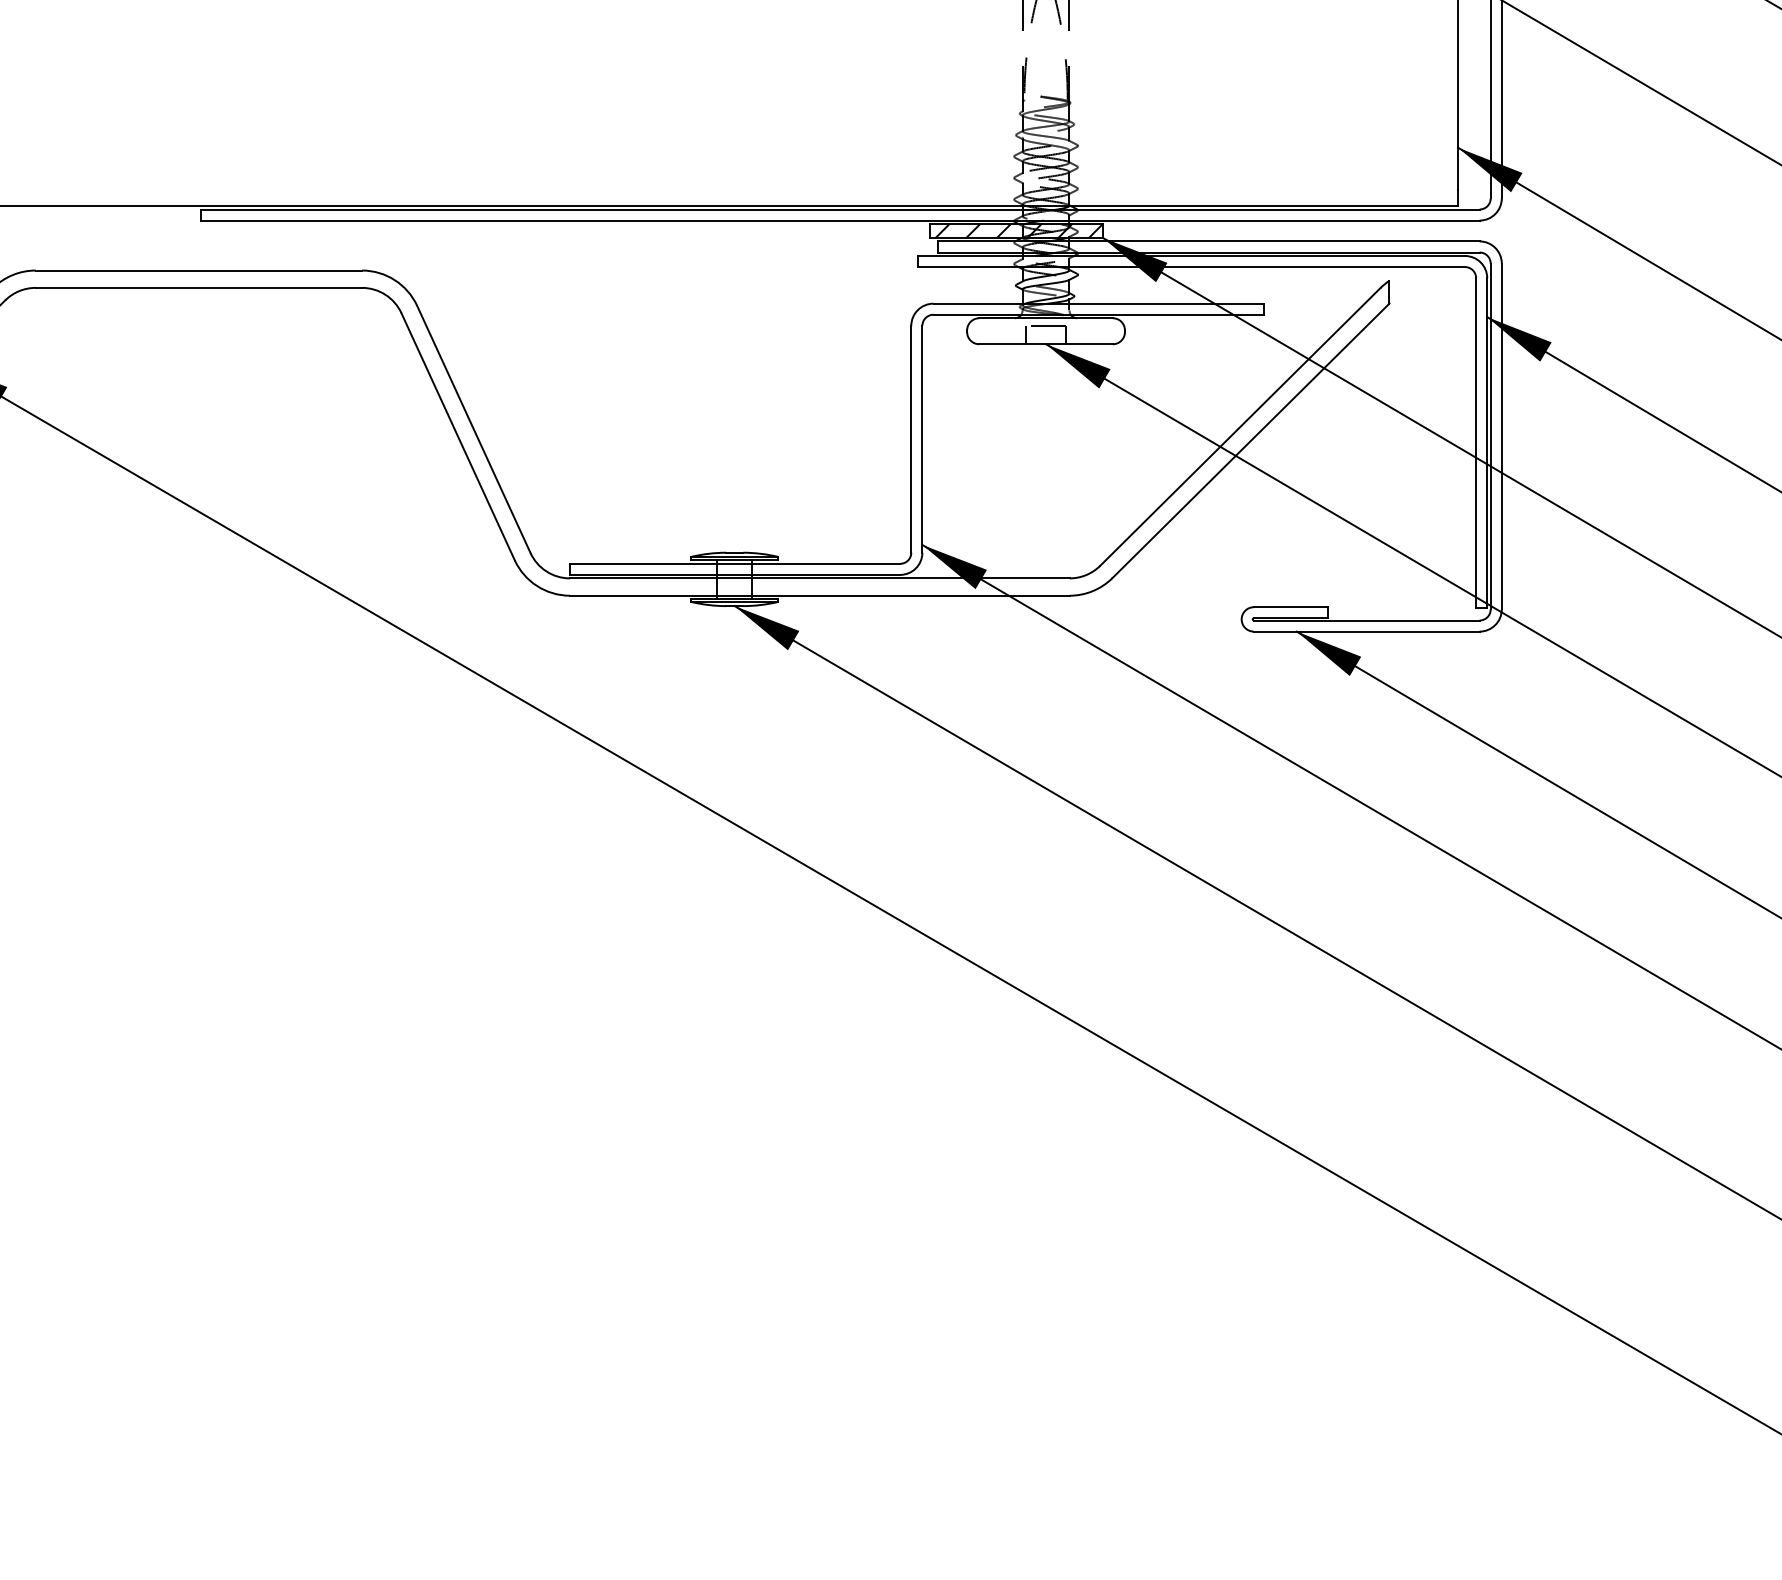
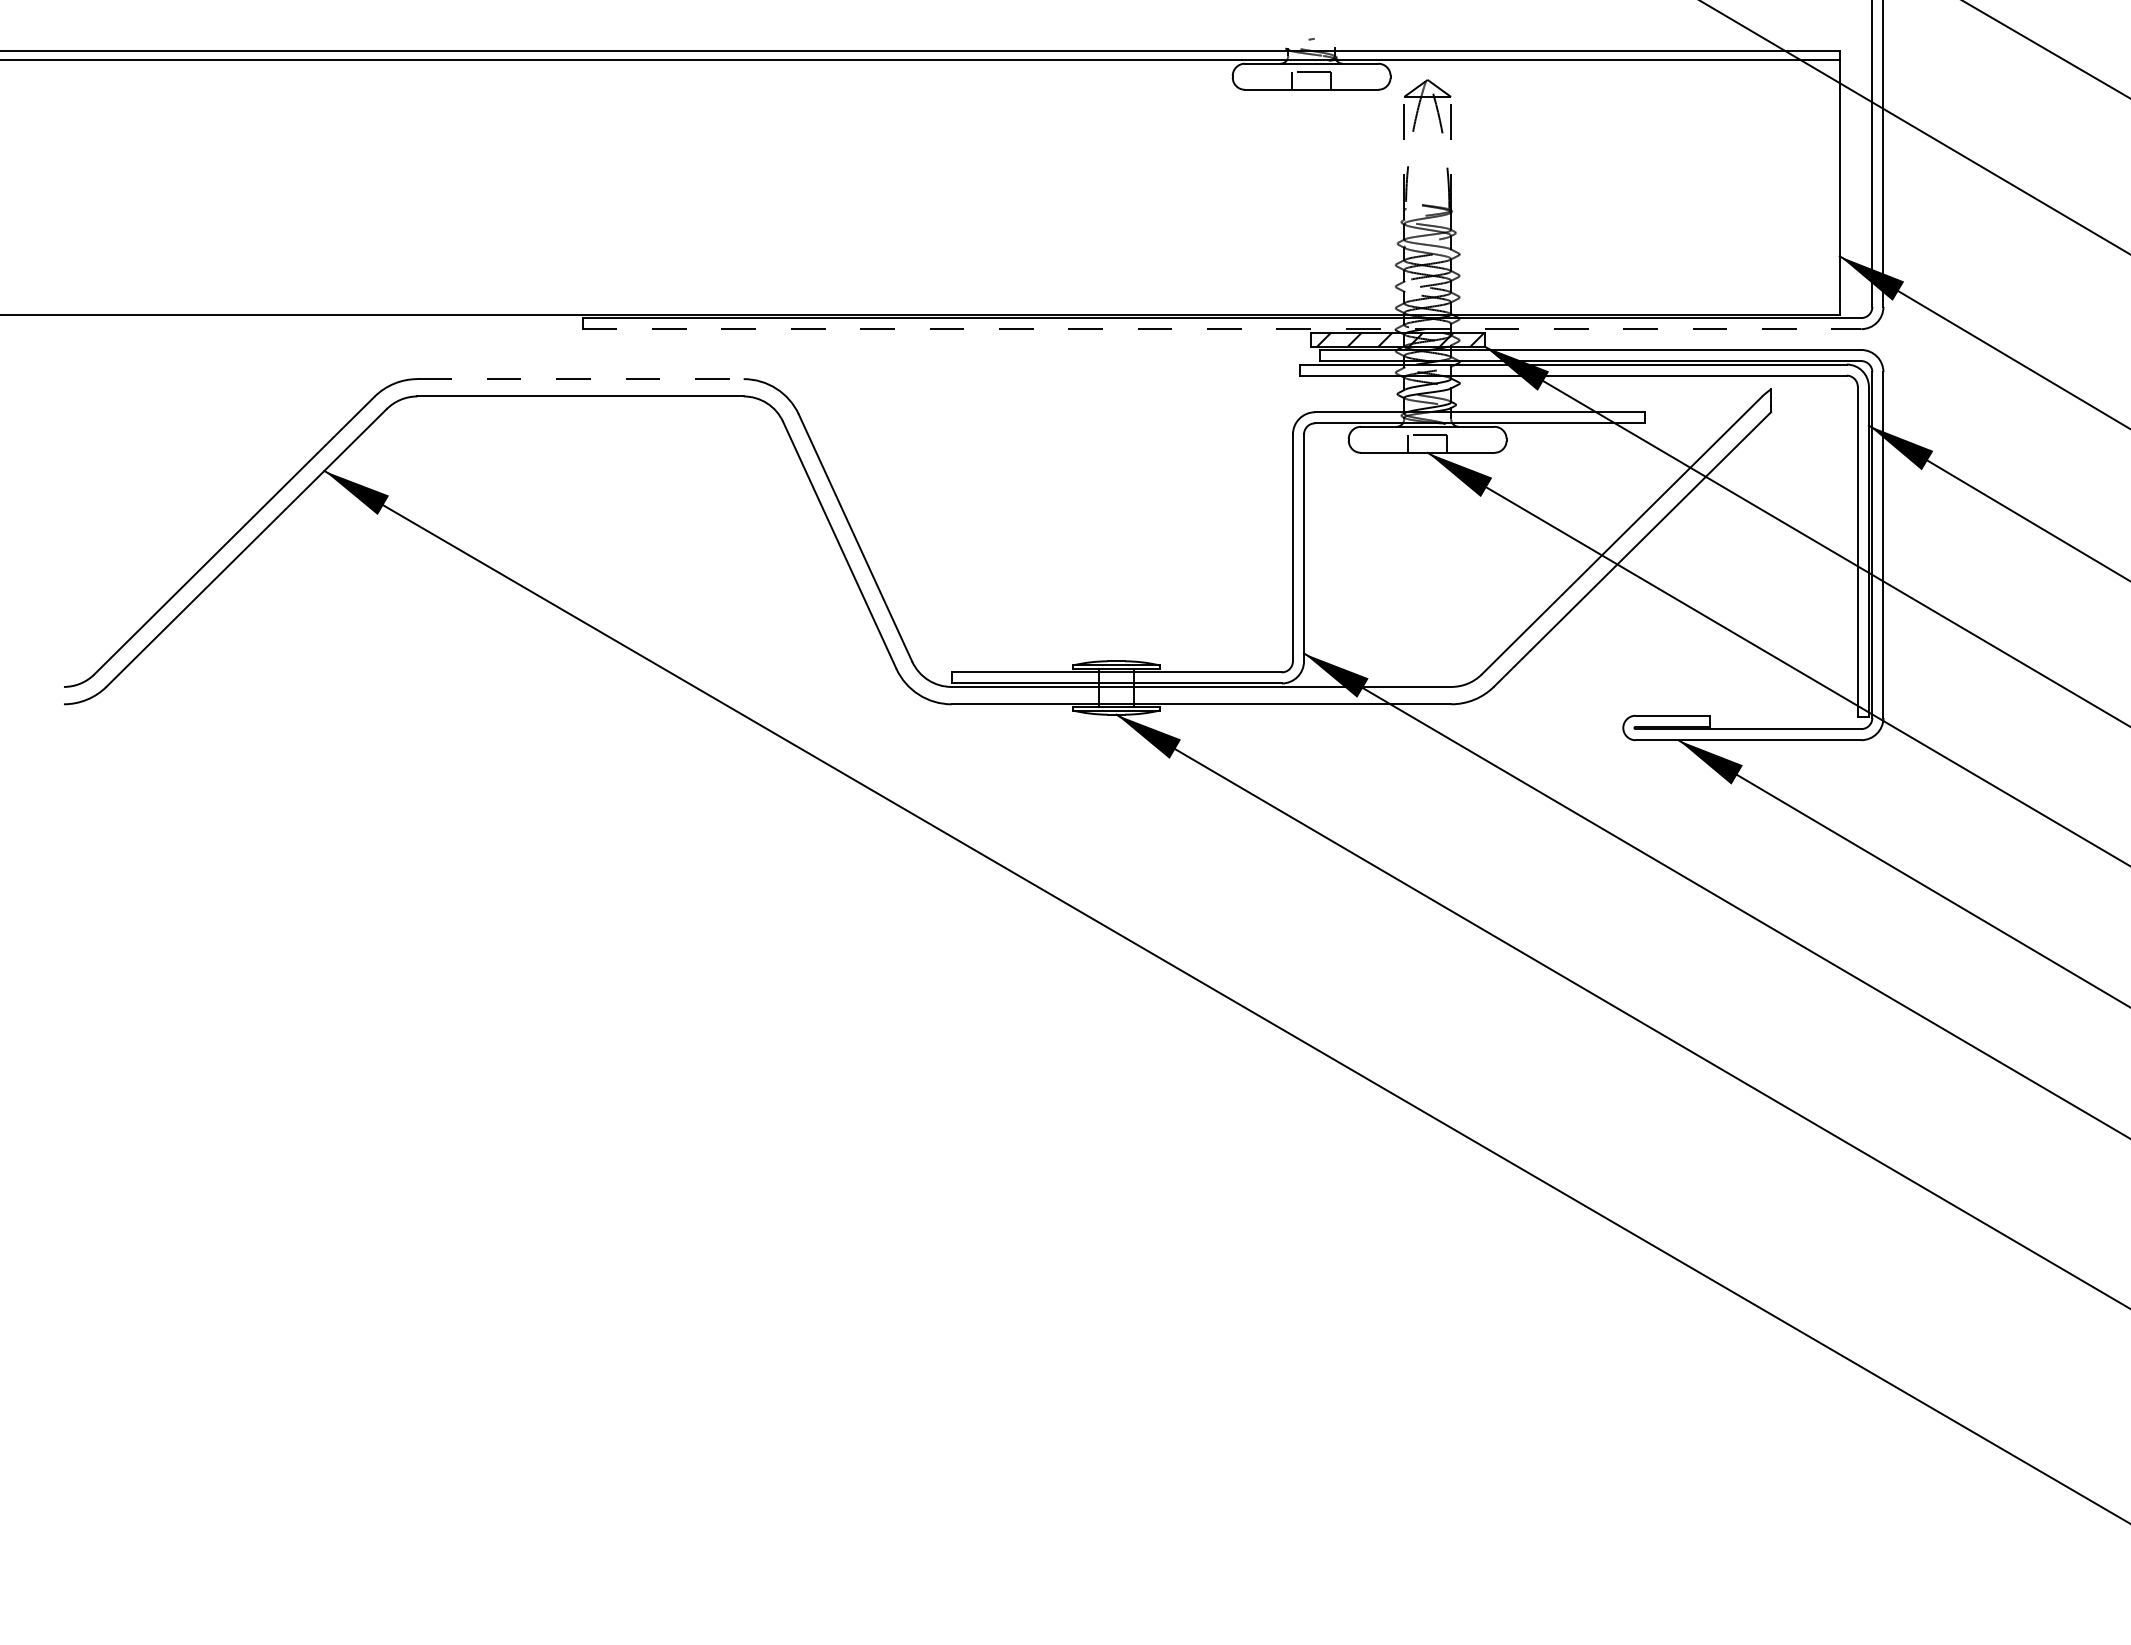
line: (840, 220) -> (1222, 329), solid -> dashed
line: (199, 270) -> (581, 379), solid -> dashed

